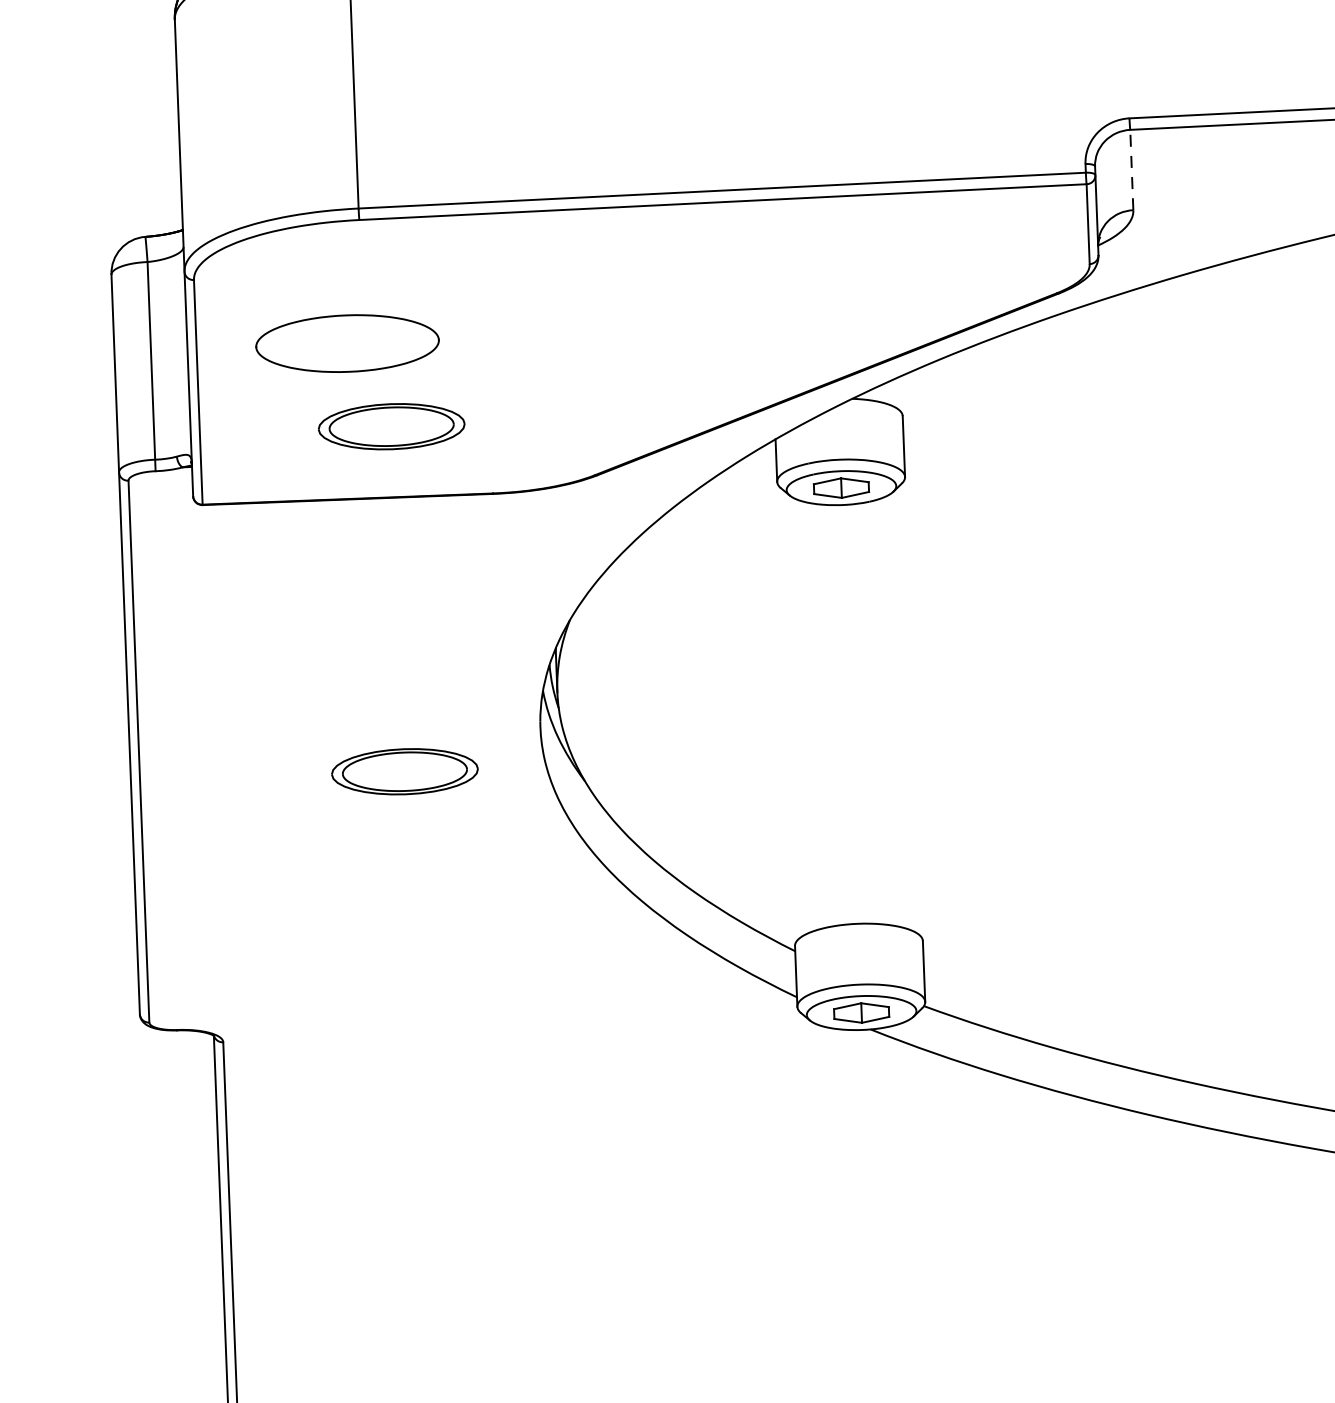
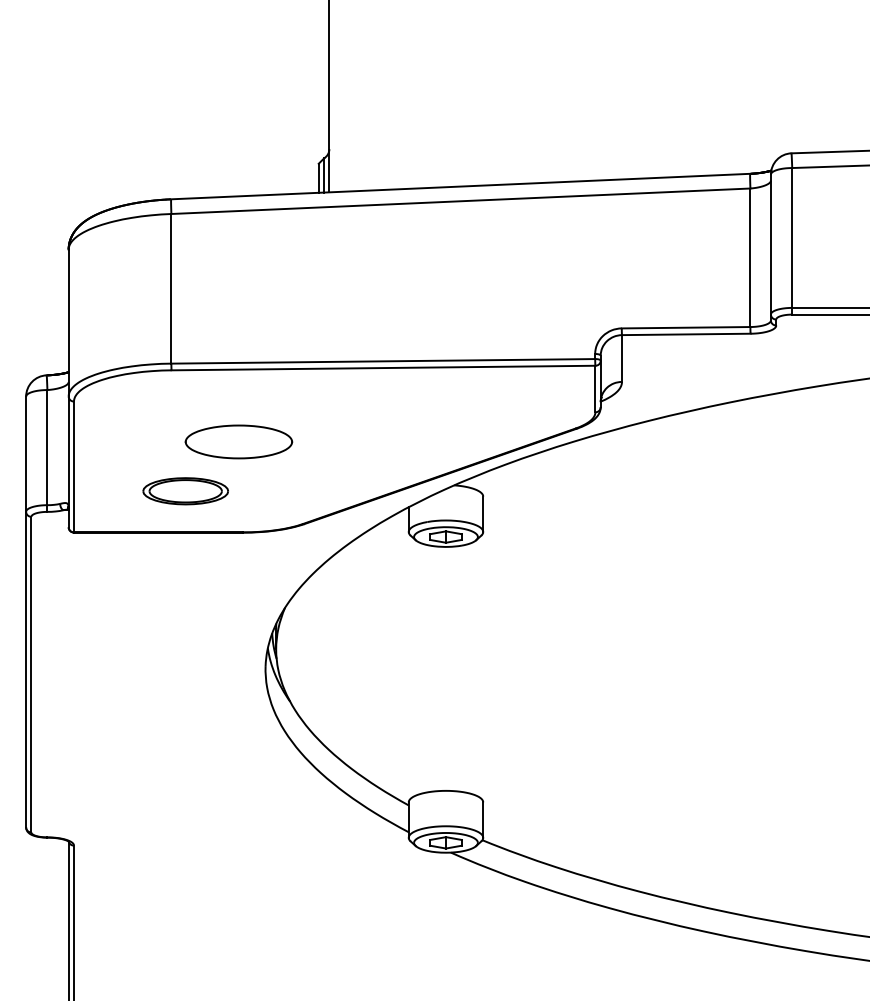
line: (1130, 170) -> (621, 358), dashed -> solid
part: (346, 342) -> (238, 441), moved
part: (404, 772) -> (185, 692), removed

